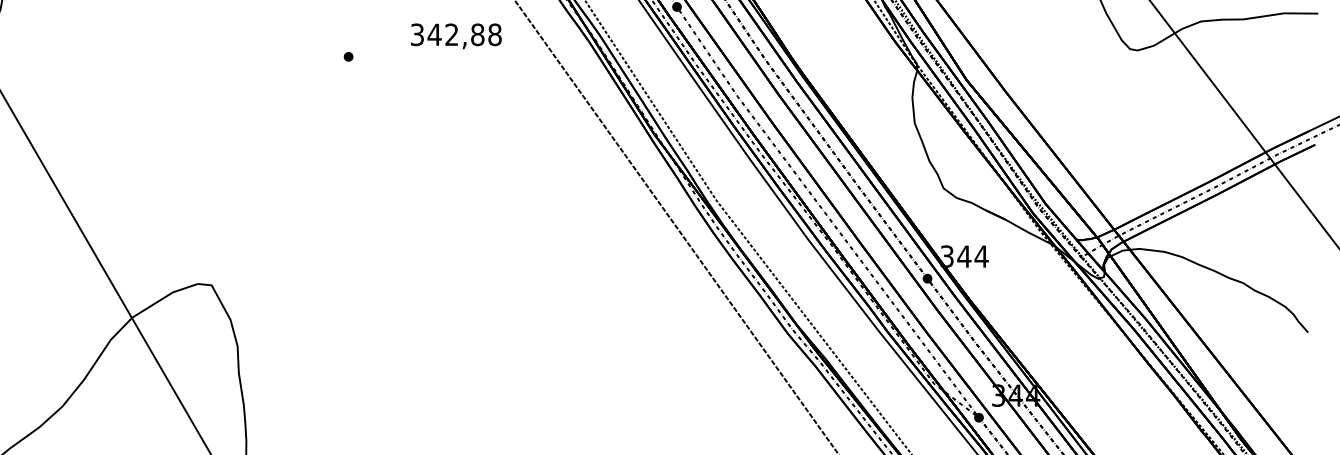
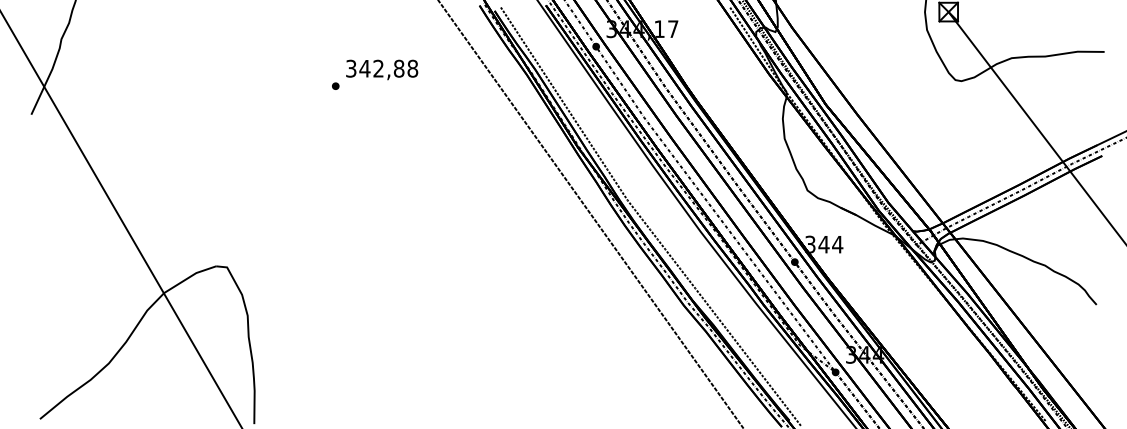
text: (456, 35) -> (382, 69), moved

